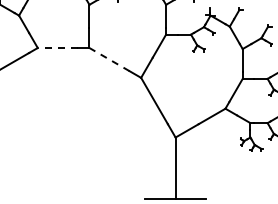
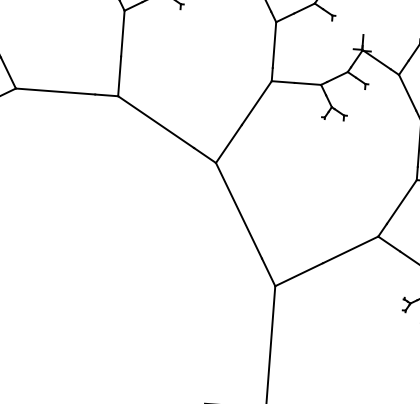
line: (57, 48) -> (54, 92), dashed -> solid
line: (109, 59) -> (156, 121), dashed -> solid

